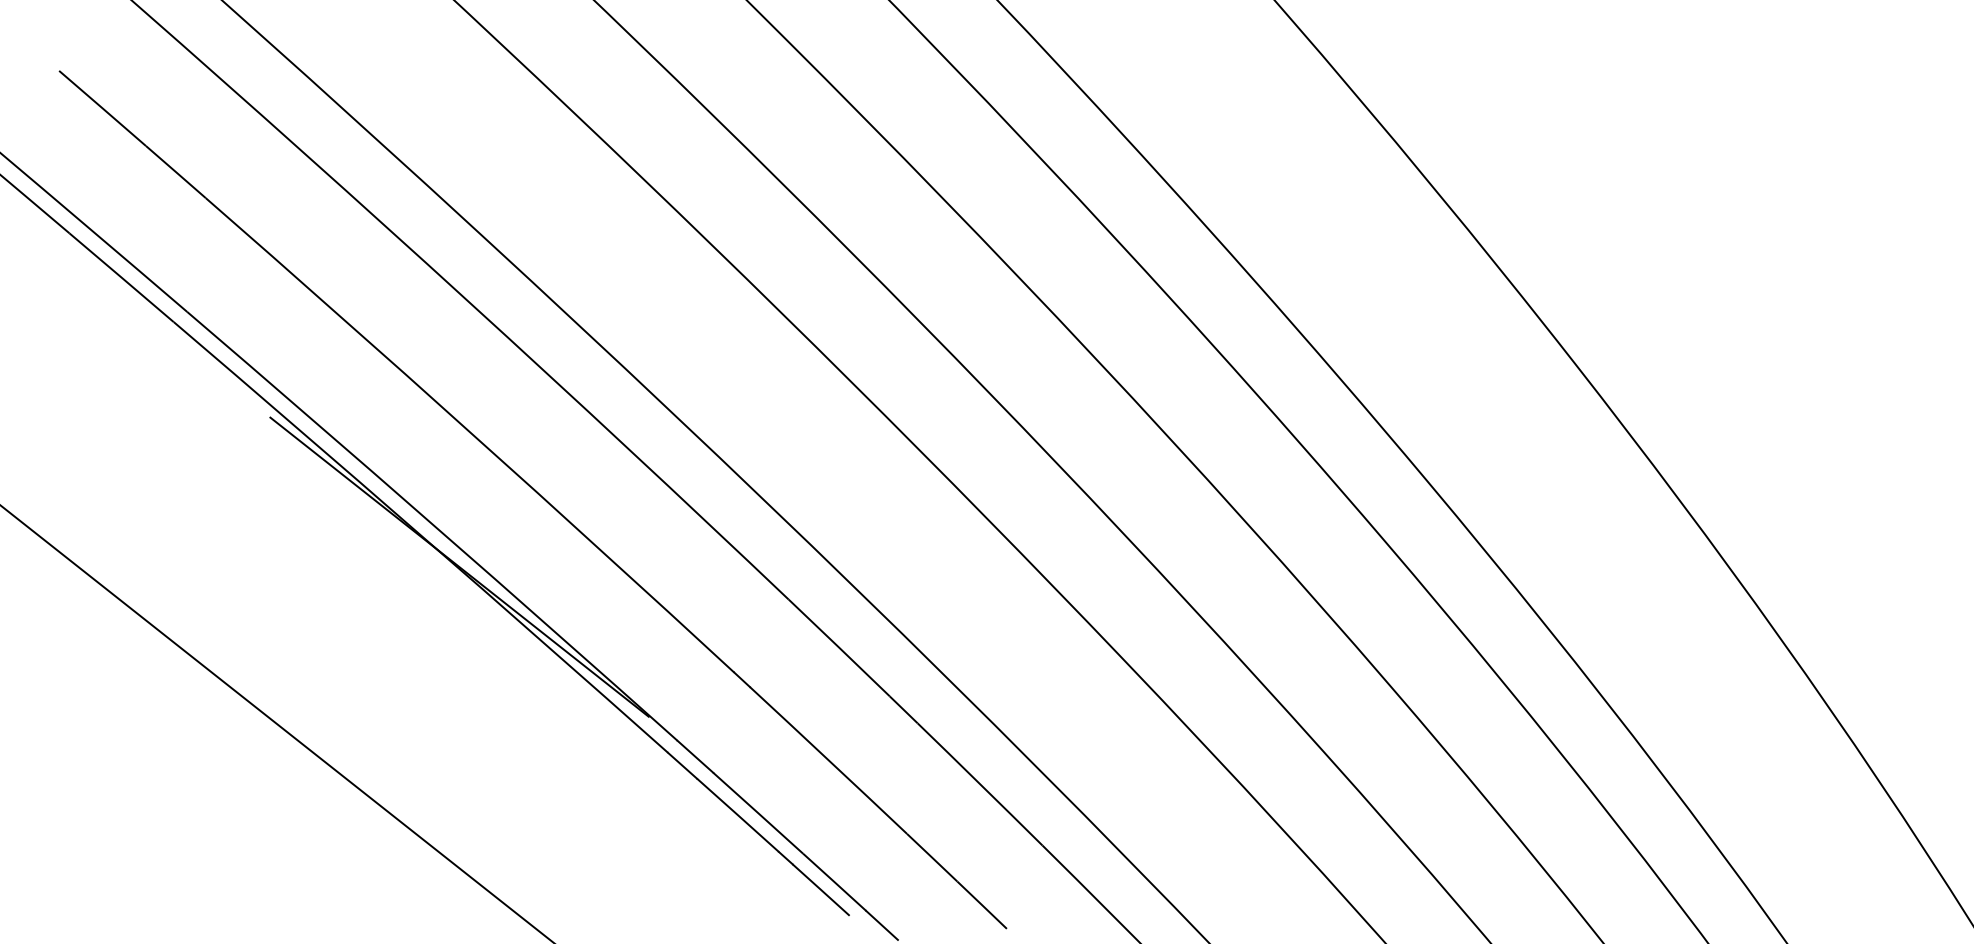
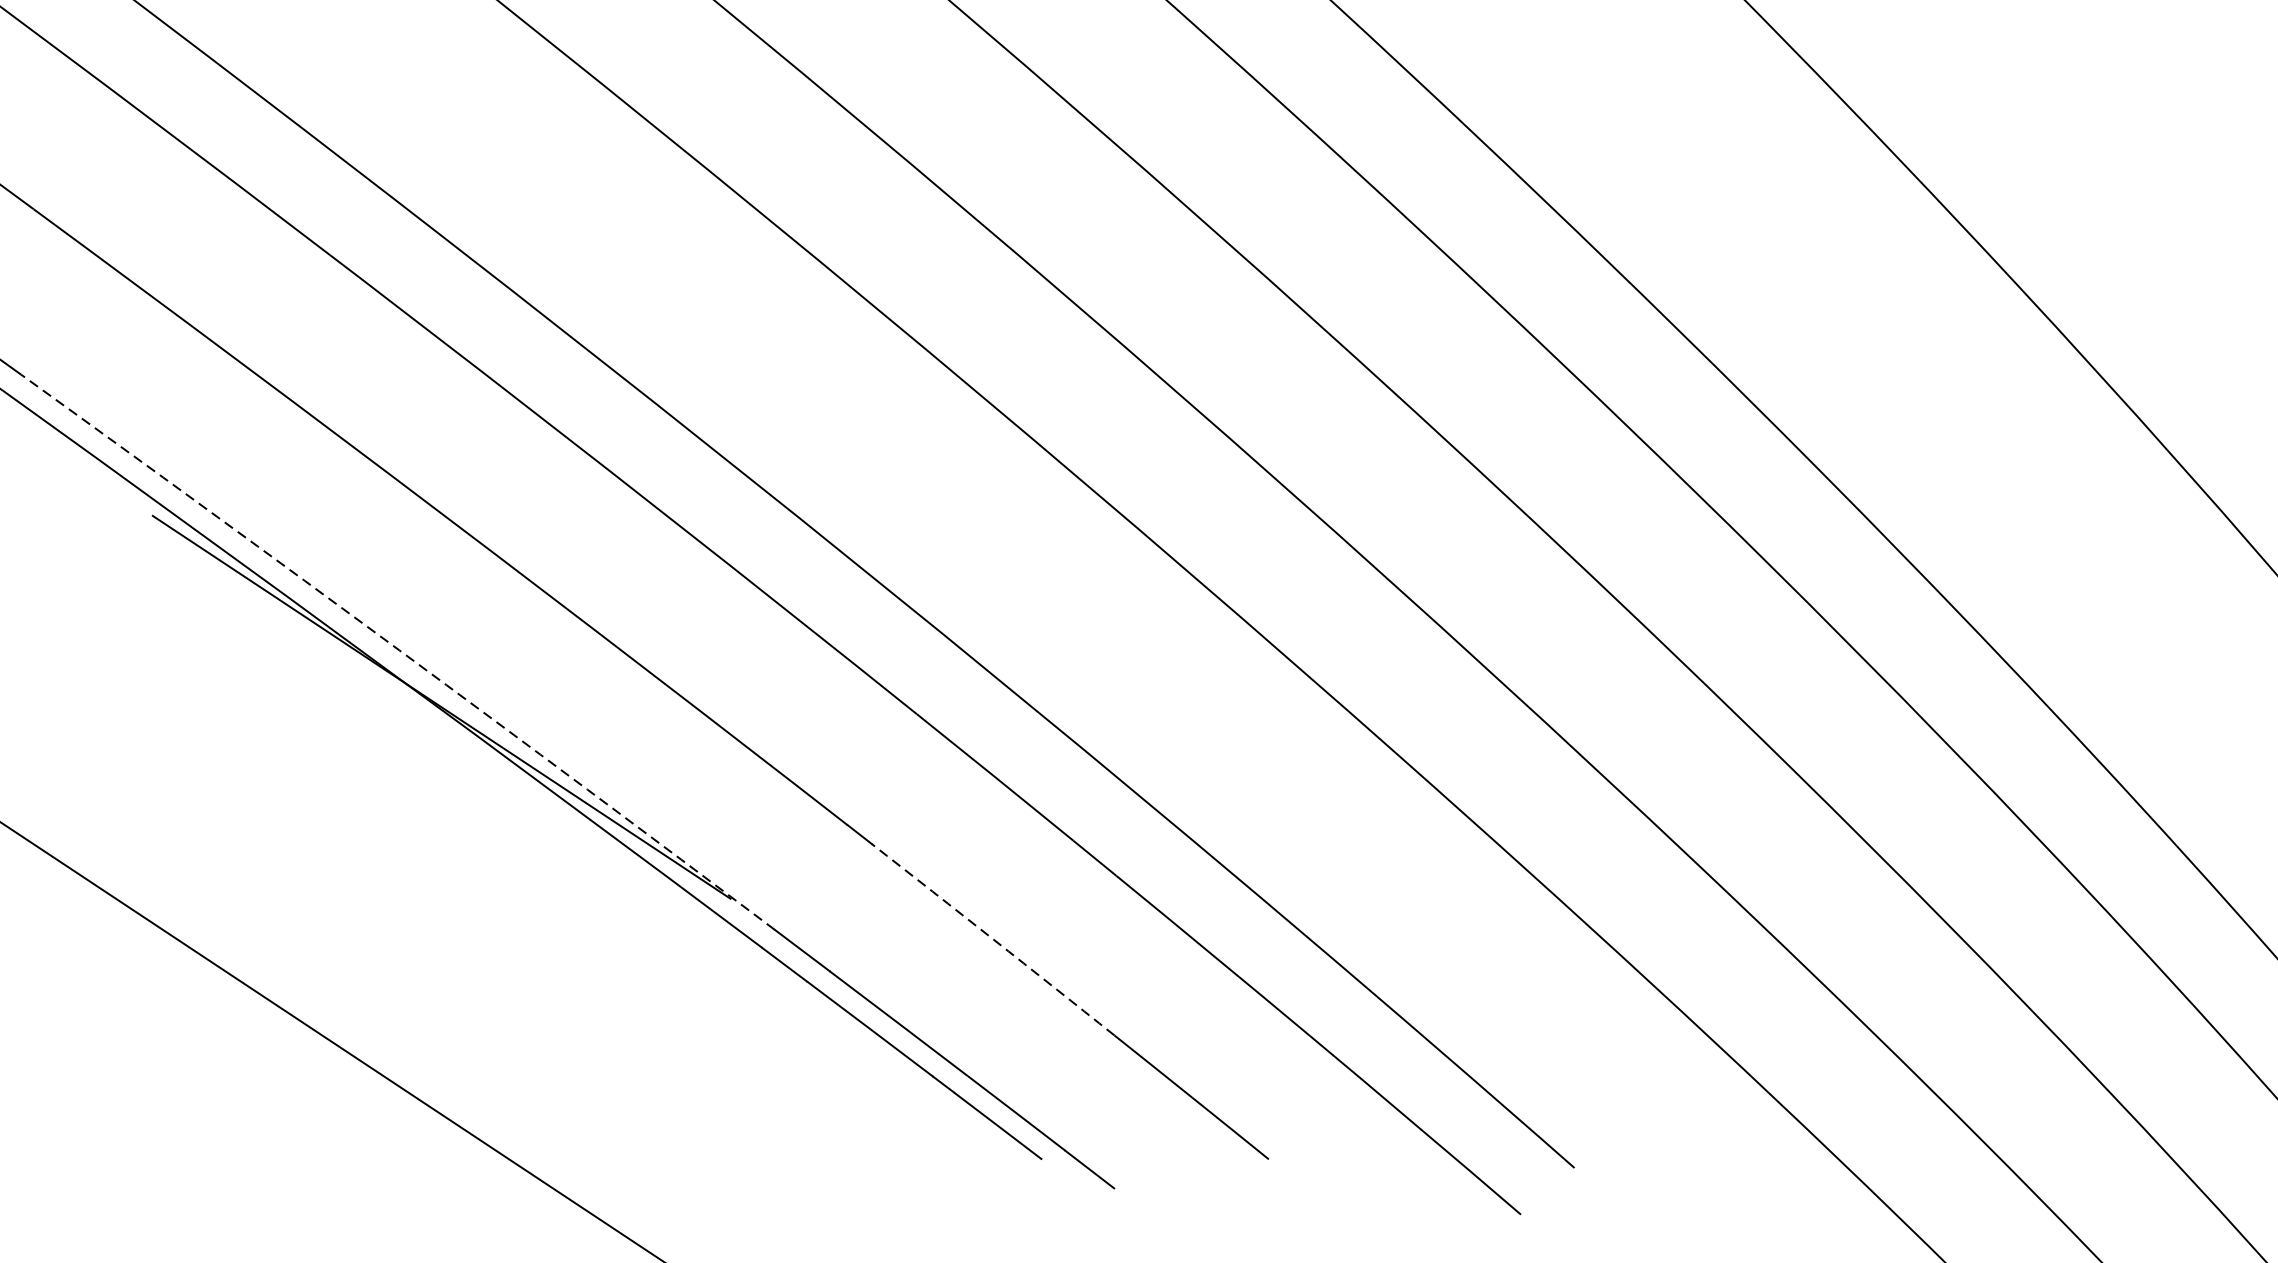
arc: (433, 525) -> (399, 650), solid -> dashed
arc: (828, 760) -> (993, 939), solid -> dashed

